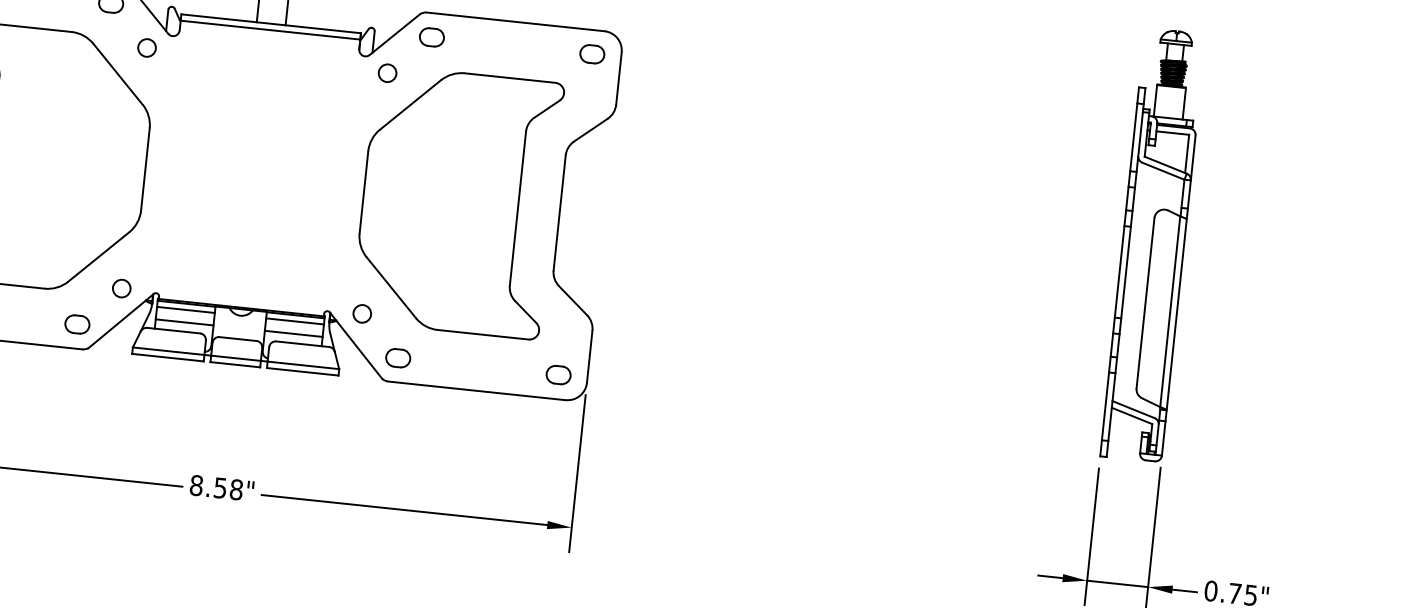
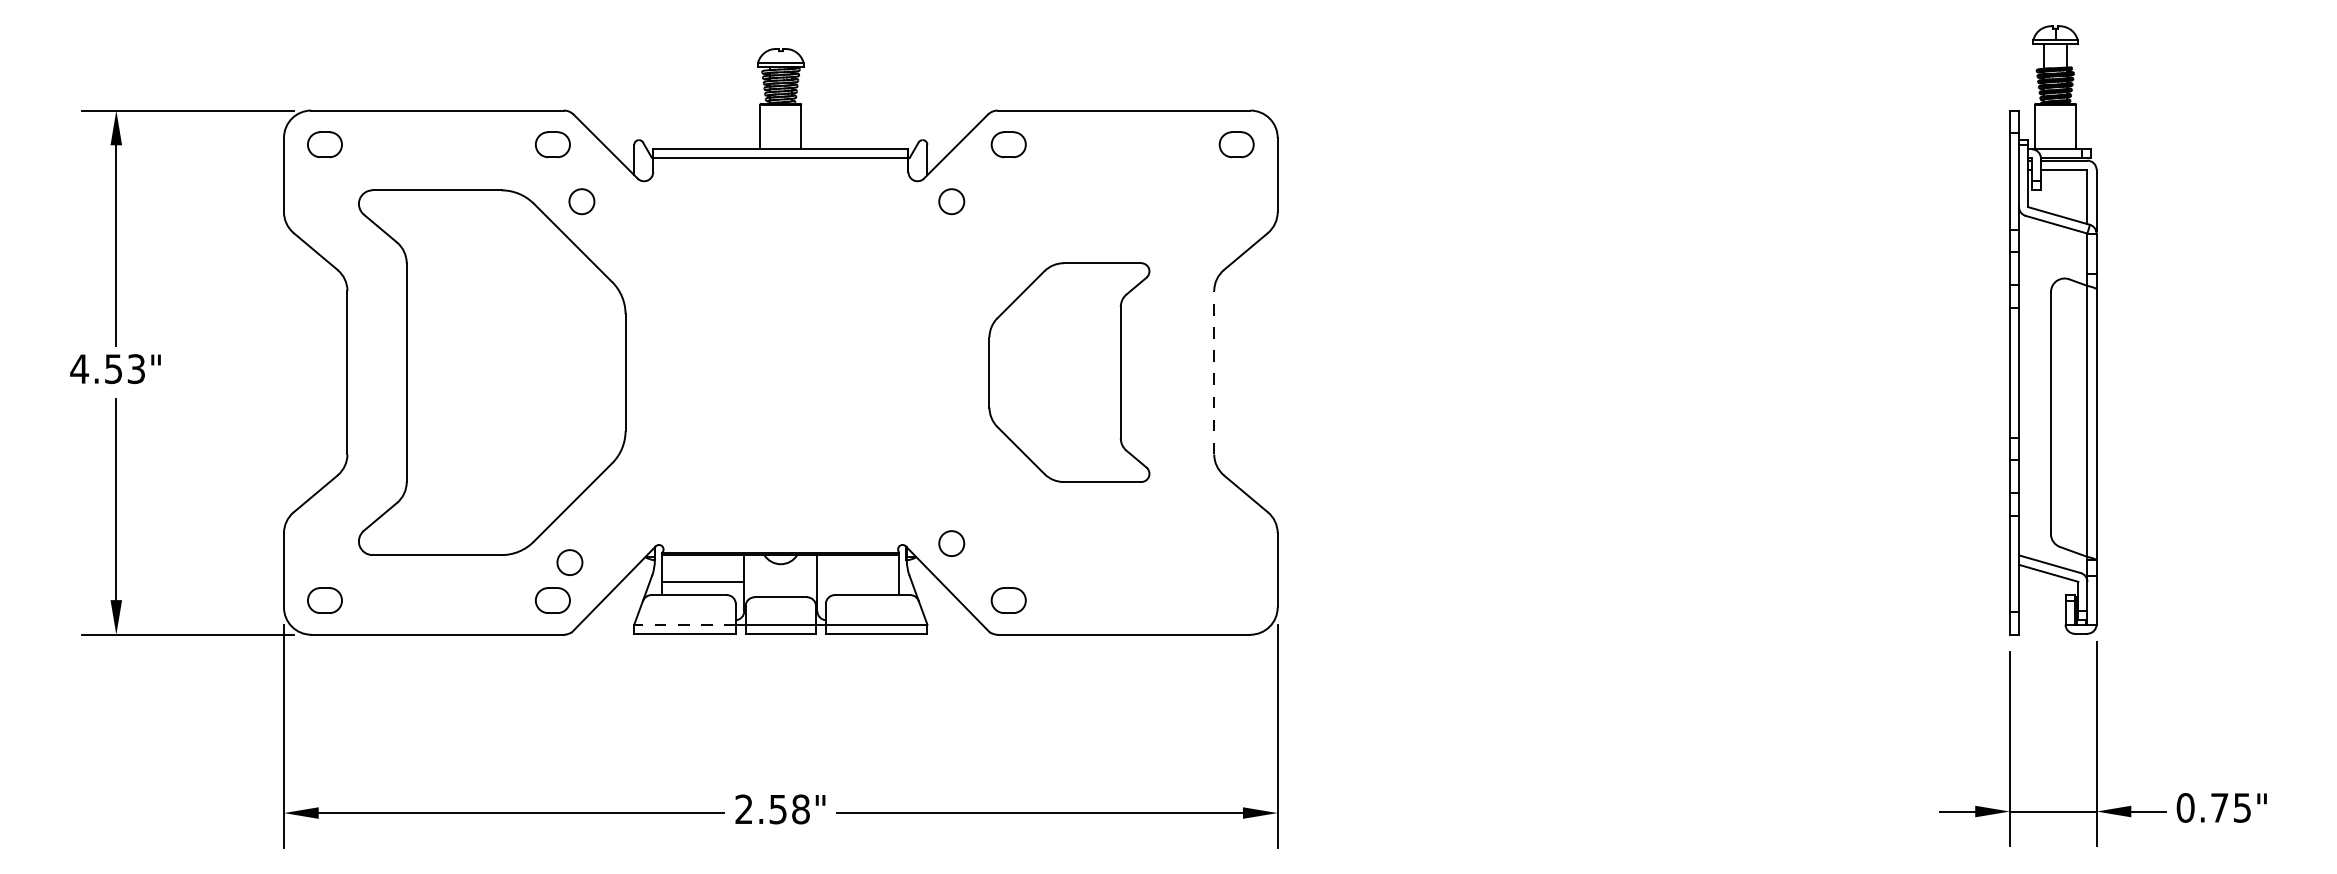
circle: (146, 47) -> (581, 201), moved
part: (457, 202) -> (1069, 372), size x0.6
line: (559, 212) -> (1214, 372), solid -> dashed
circle: (121, 288) -> (569, 562), moved
line: (186, 310) -> (703, 564), removed
line: (295, 321) -> (858, 564), removed
line: (293, 333) -> (858, 581), removed
line: (168, 351) -> (685, 624), solid -> dashed
part: (558, 374) -> (1236, 600), removed
text: (196, 485) -> (744, 809), 8.58" -> 2.58"

